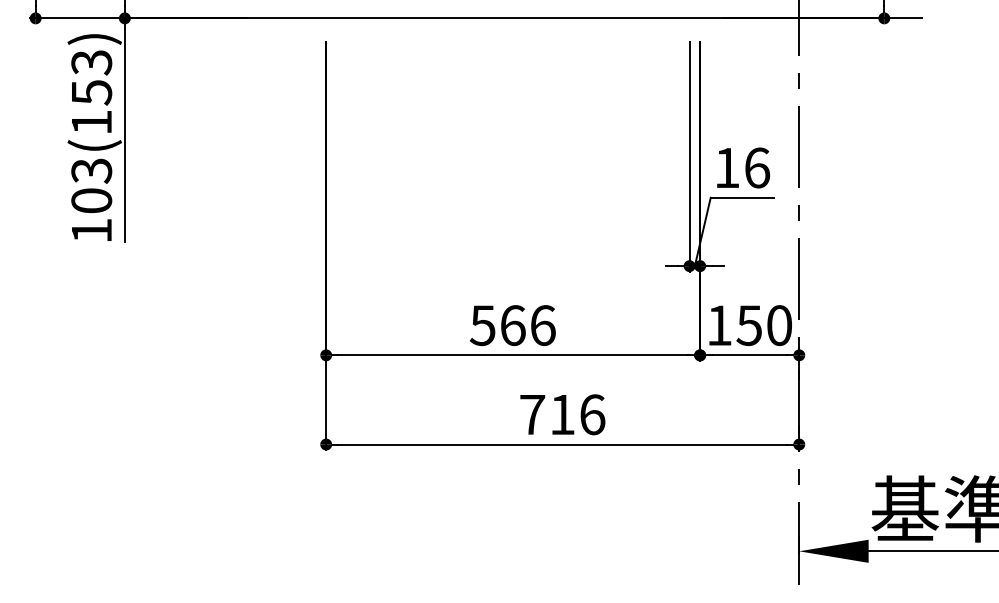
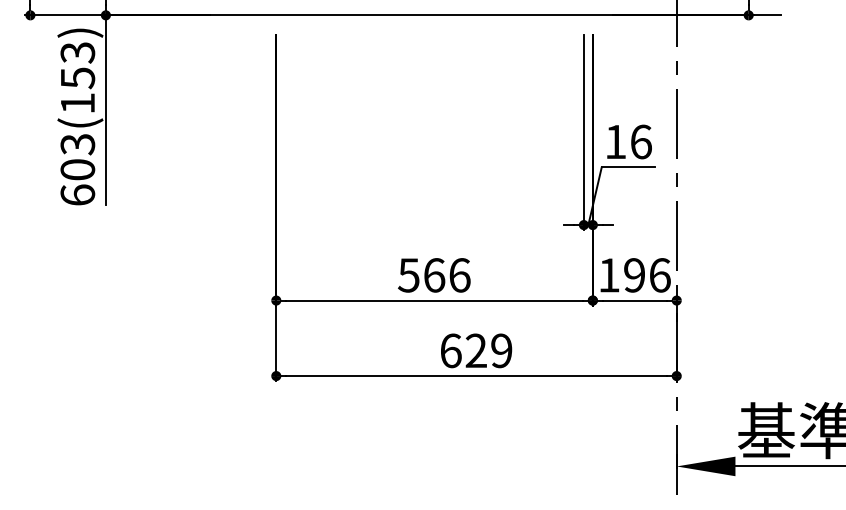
text: (91, 230) -> (77, 194), 103(153) -> 603(153)
text: (763, 325) -> (646, 275), 150 -> 196
text: (562, 414) -> (476, 350), 716 -> 629

